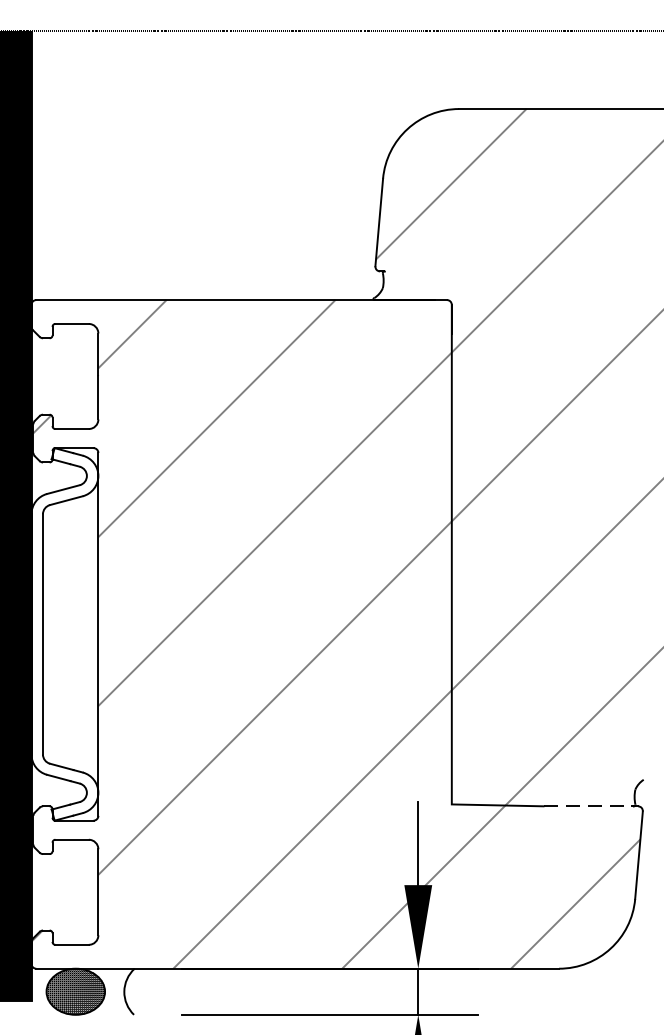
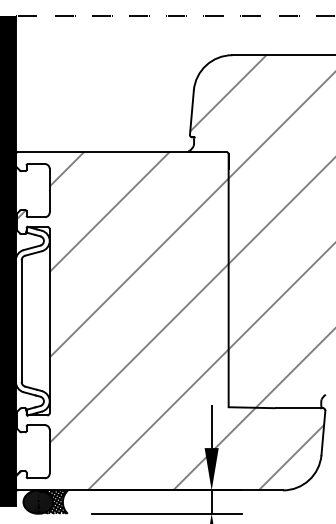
line: (589, 806) -> (298, 408), dashed -> solid
hatch: (103, 990) -> (52, 501), added

